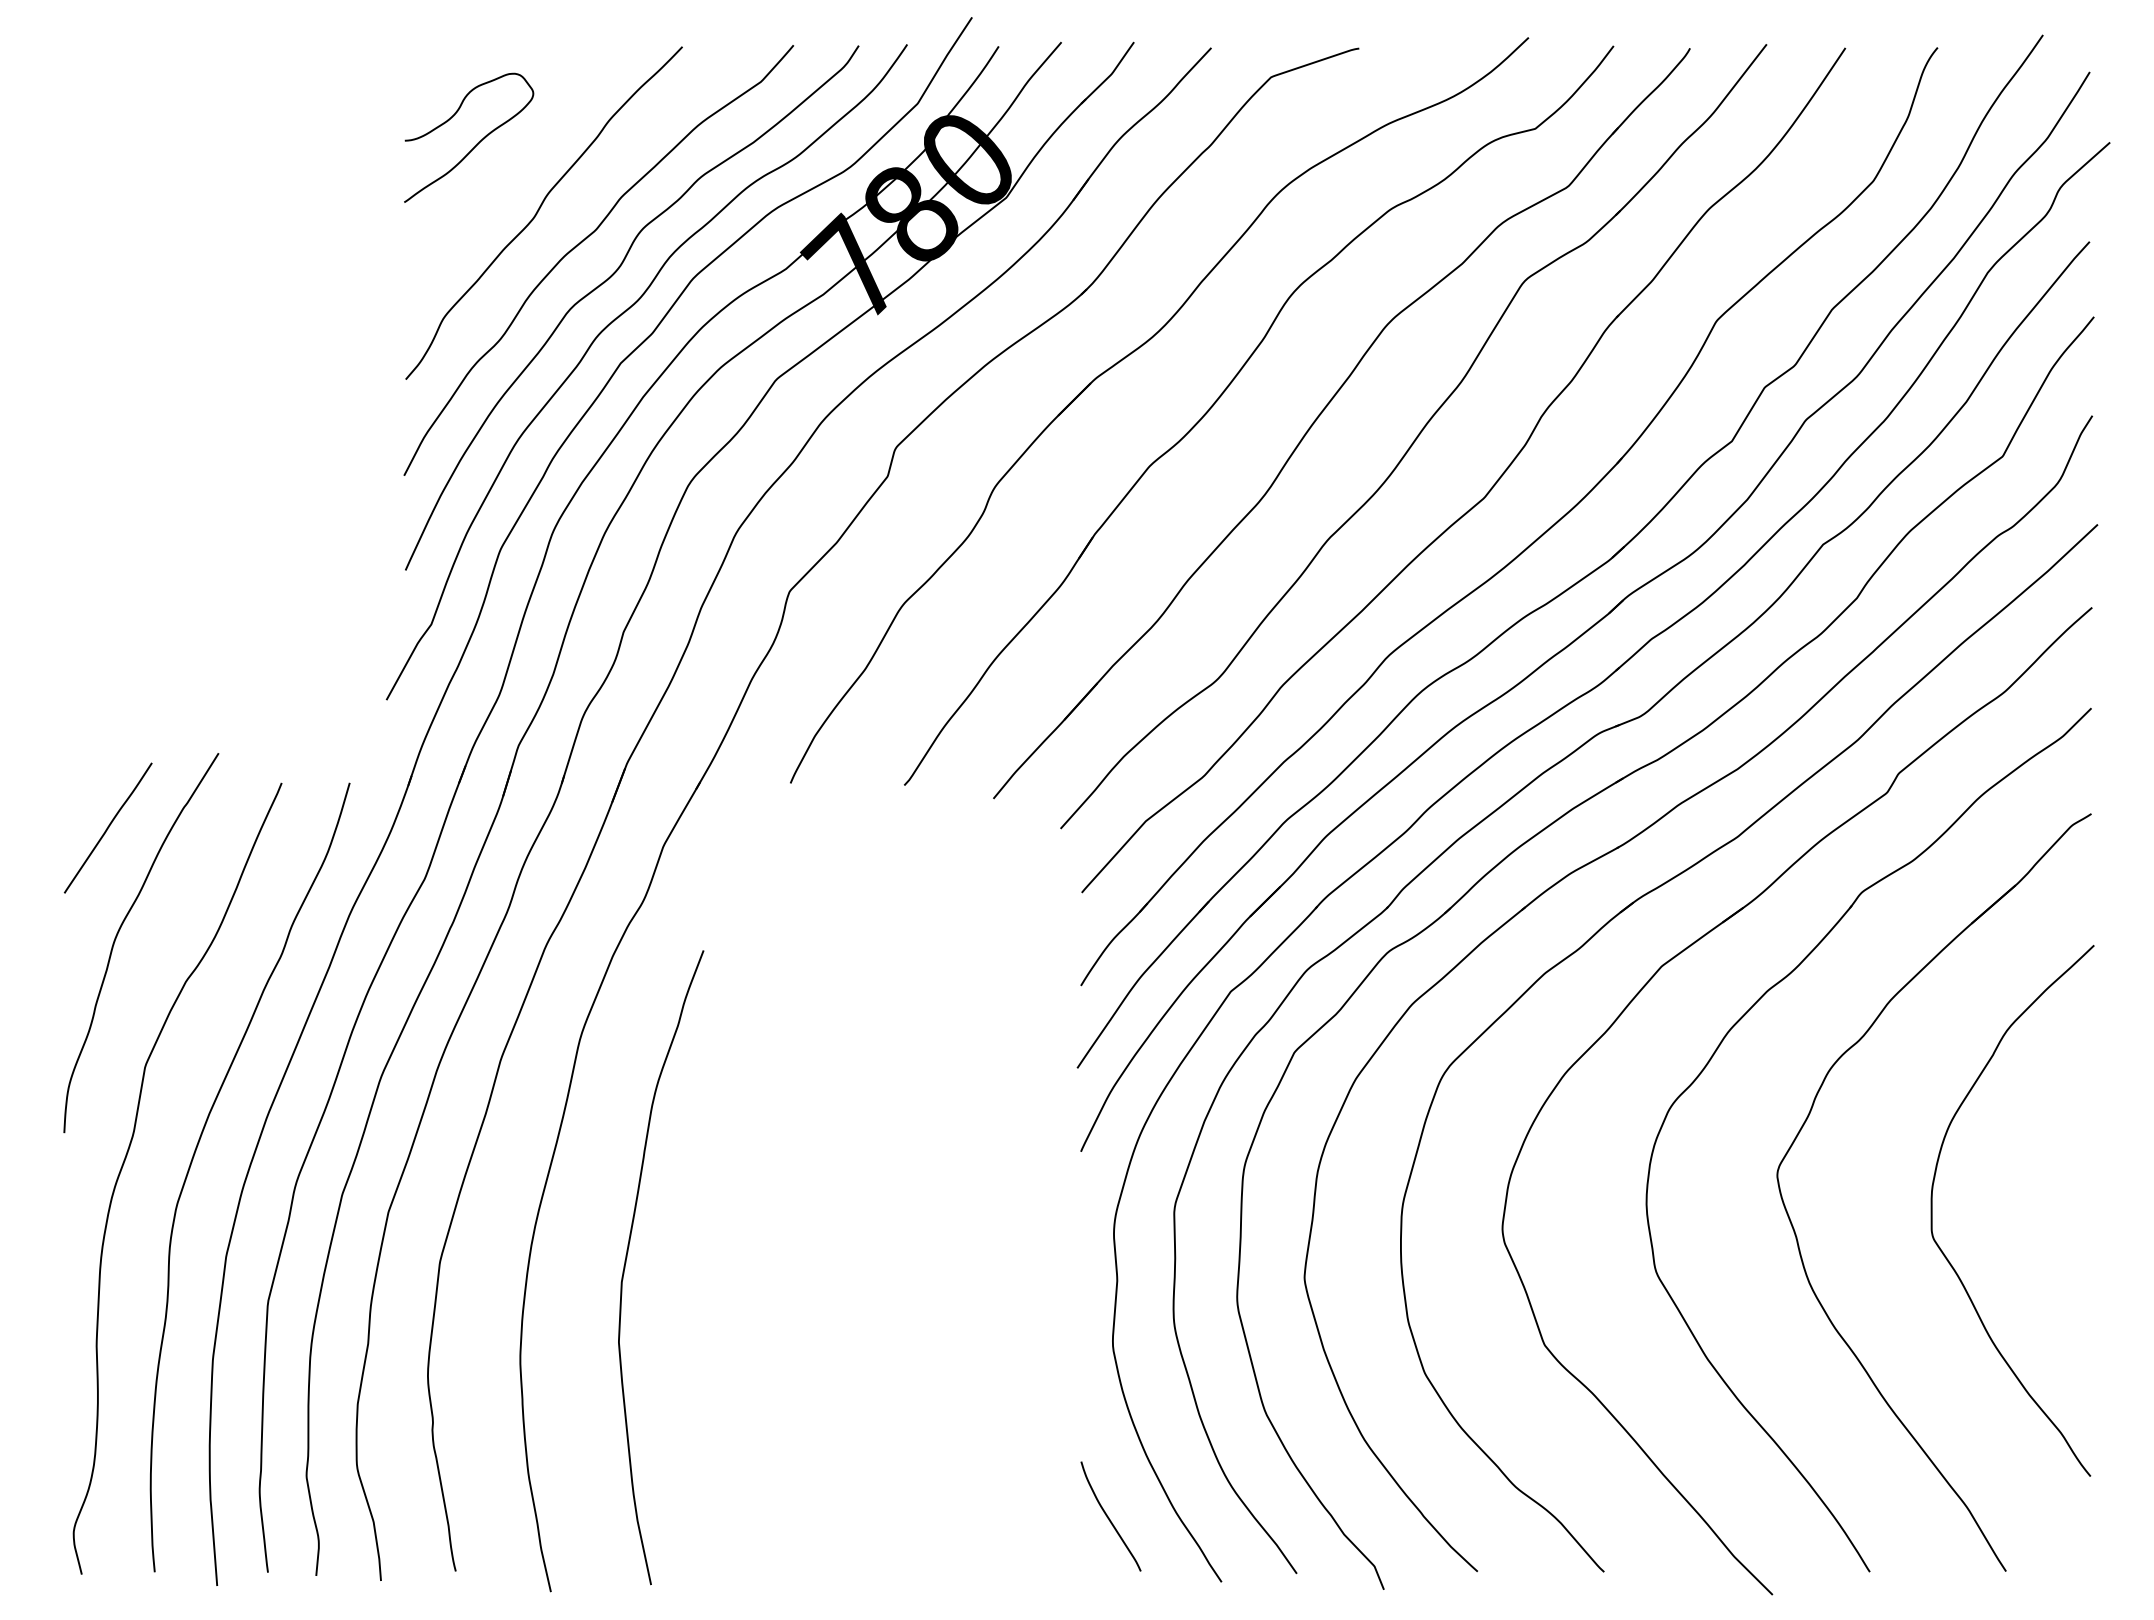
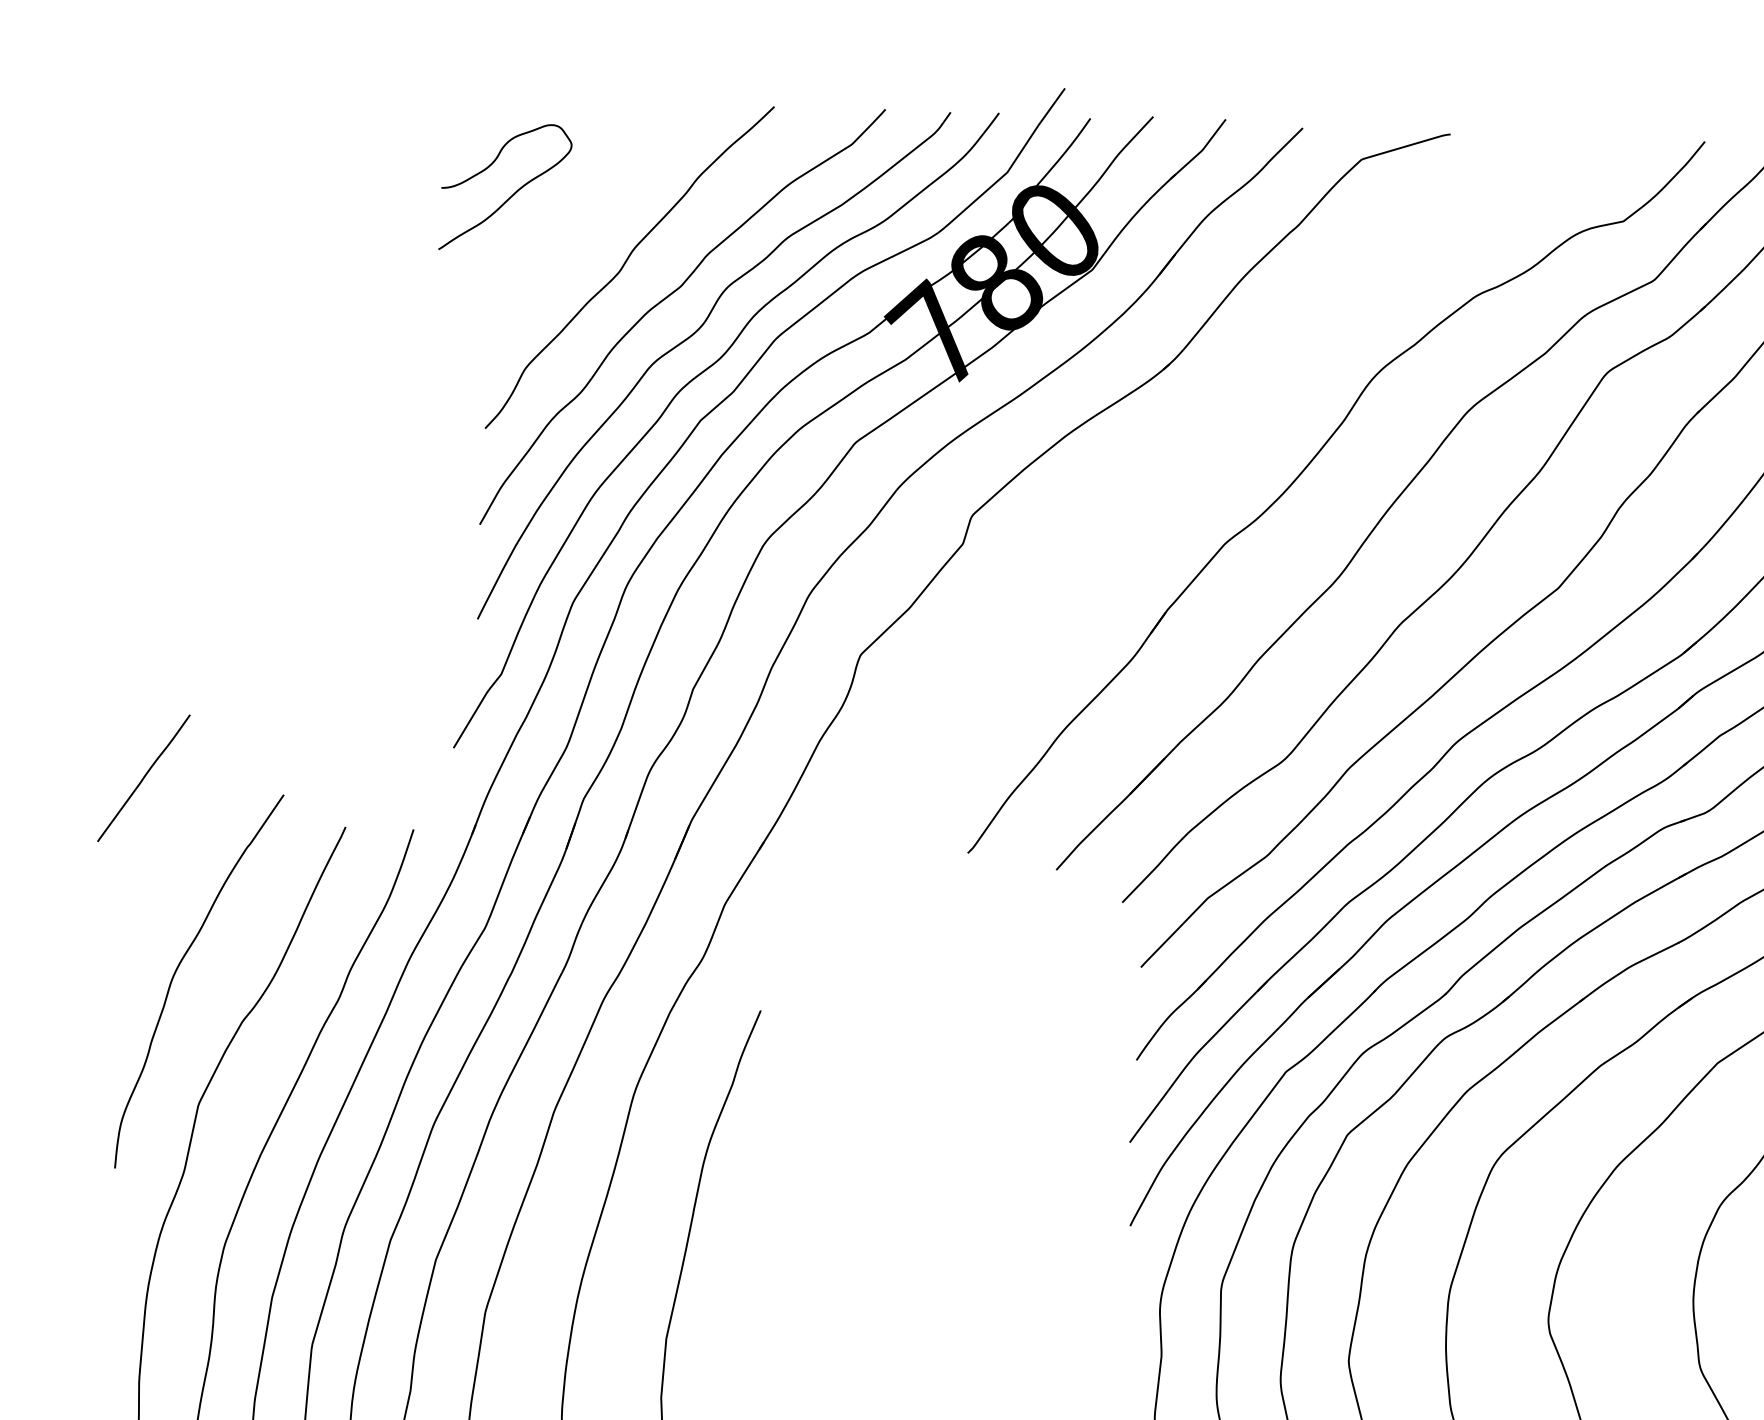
curve: (476, 144) -> (512, 194), moved
part: (1124, 359) -> (1204, 436), removed
line: (107, 827) -> (143, 777), moved

